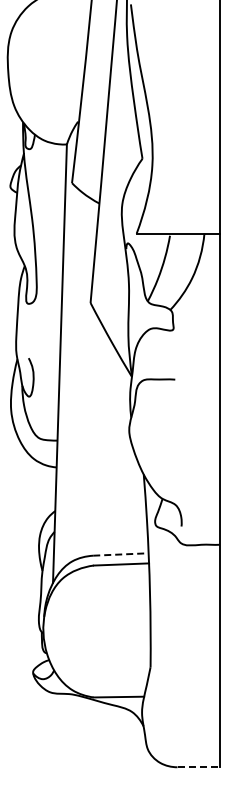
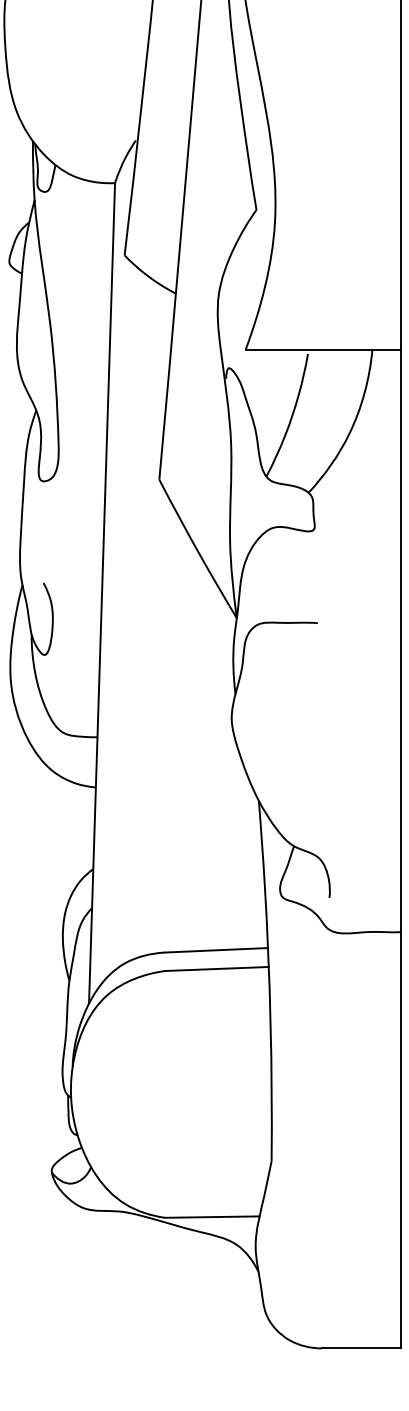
line: (120, 554) -> (215, 950), dashed -> solid
line: (199, 767) -> (363, 1348), dashed -> solid

